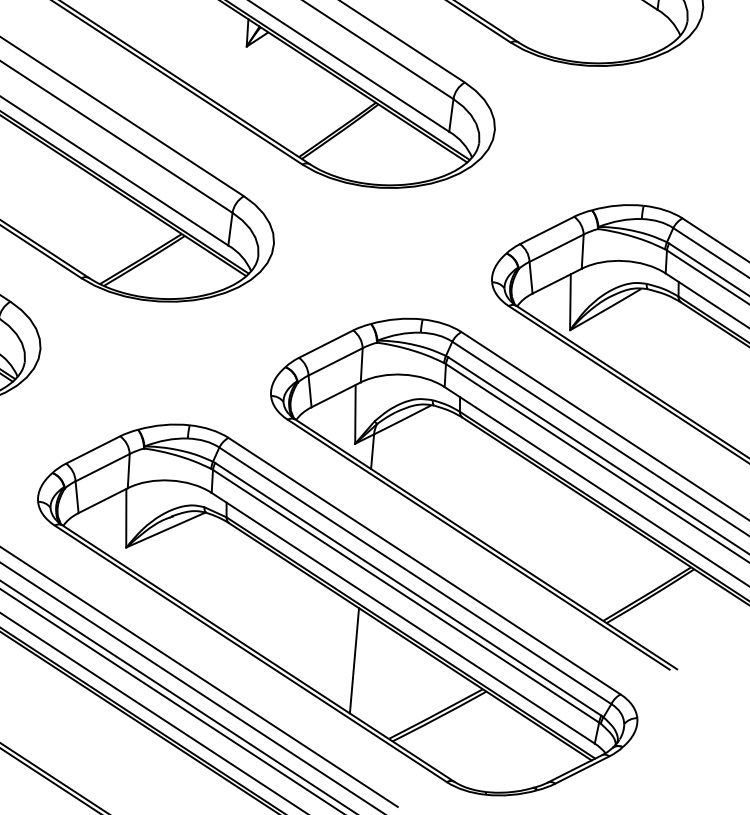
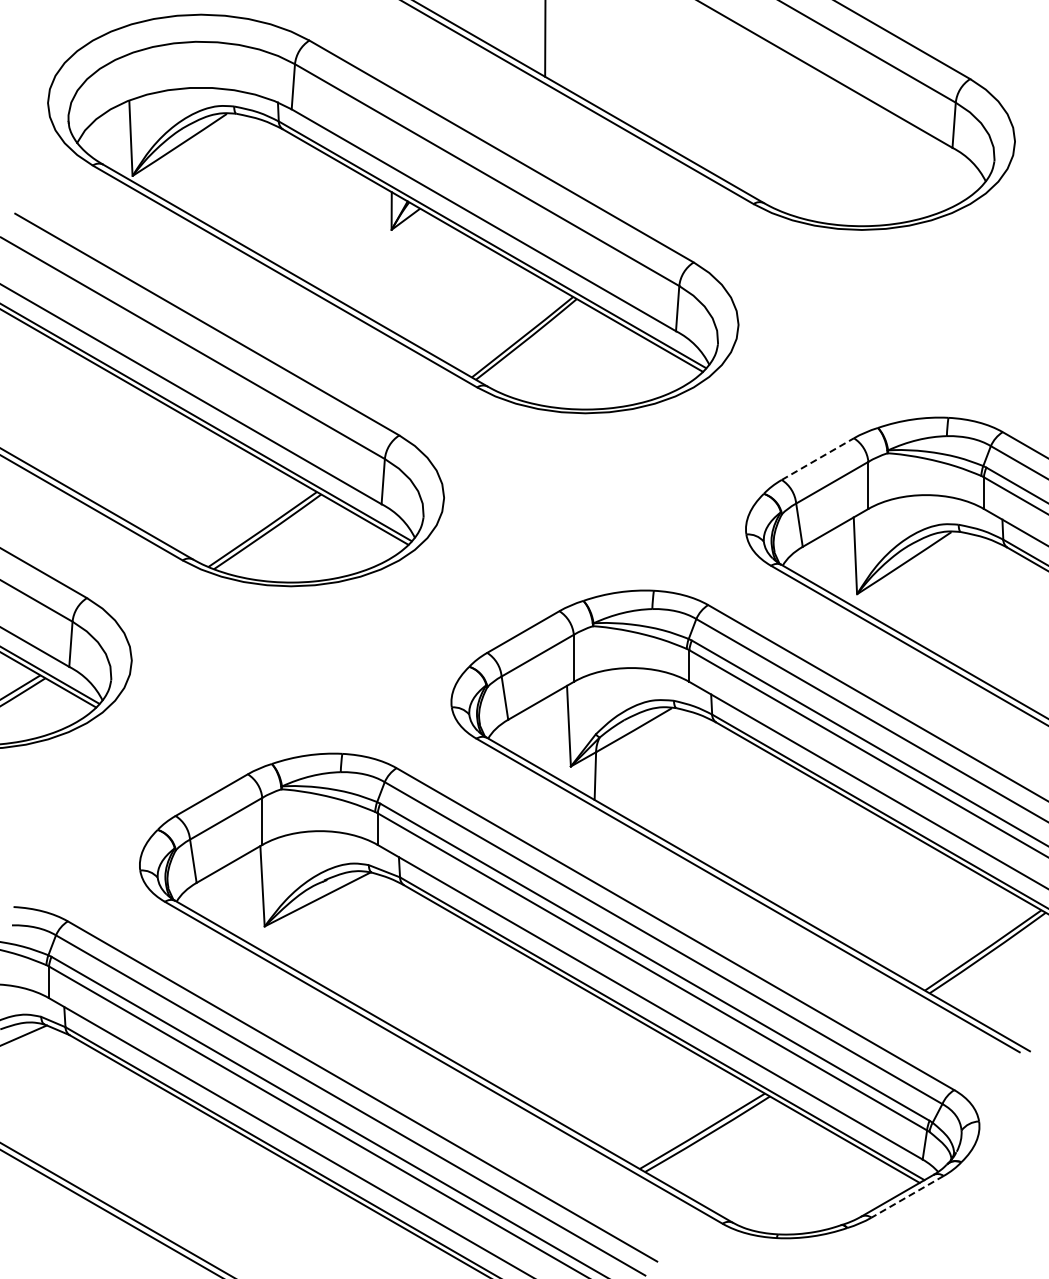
line: (546, 230) -> (817, 459), solid -> dashed
line: (354, 660) -> (586, 1063), removed
line: (582, 769) -> (907, 1196), solid -> dashed

